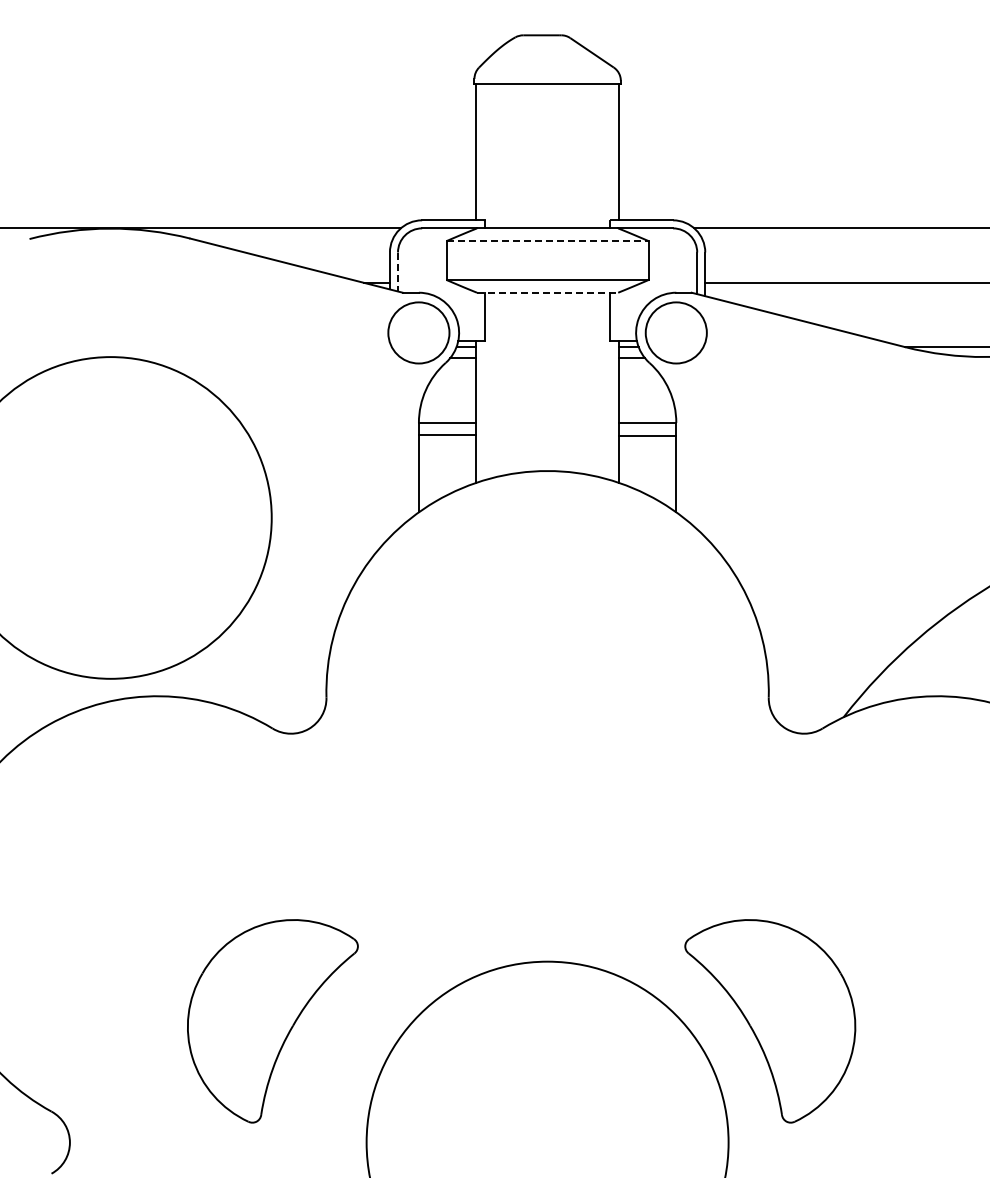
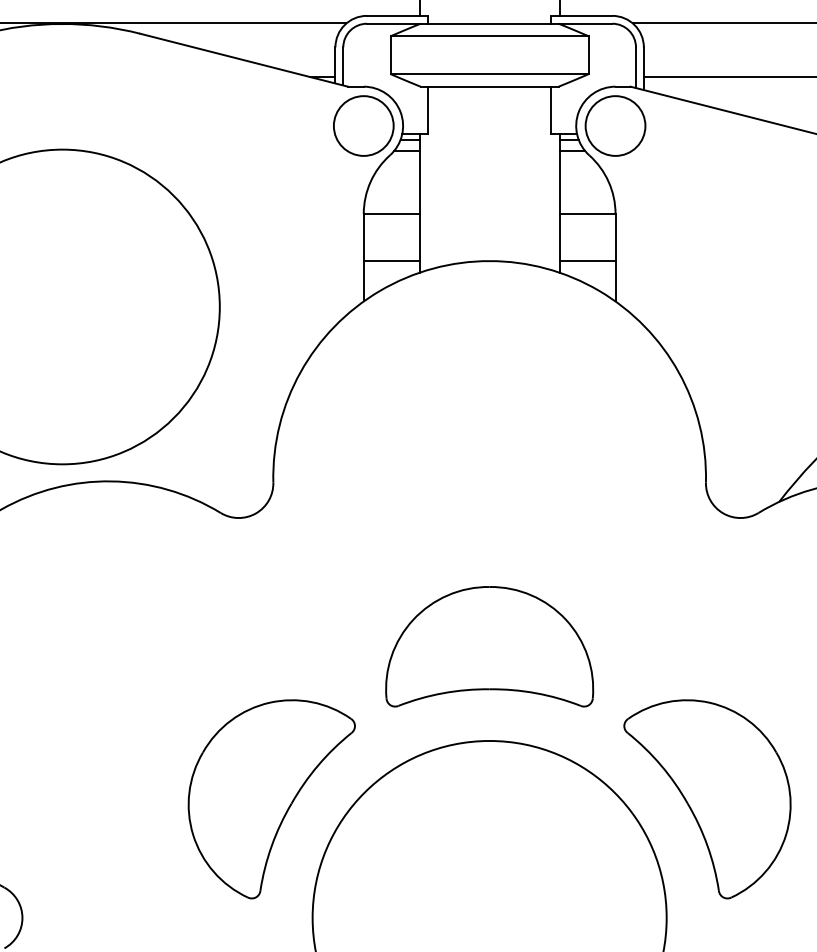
line: (548, 241) -> (490, 36), dashed -> solid
line: (398, 272) -> (343, 66), dashed -> solid
line: (547, 292) -> (489, 86), dashed -> solid
line: (447, 434) -> (391, 260), moved
line: (647, 435) -> (587, 260), moved
part: (547, 865) -> (489, 646), added
part: (272, 1021) -> (271, 799), moved

